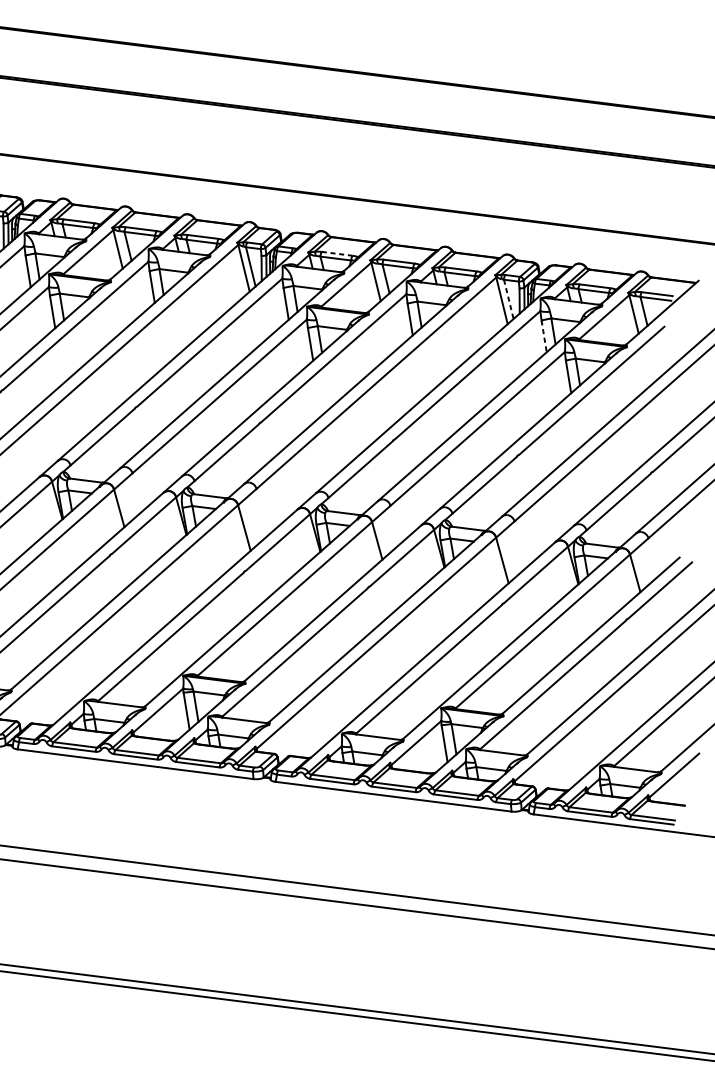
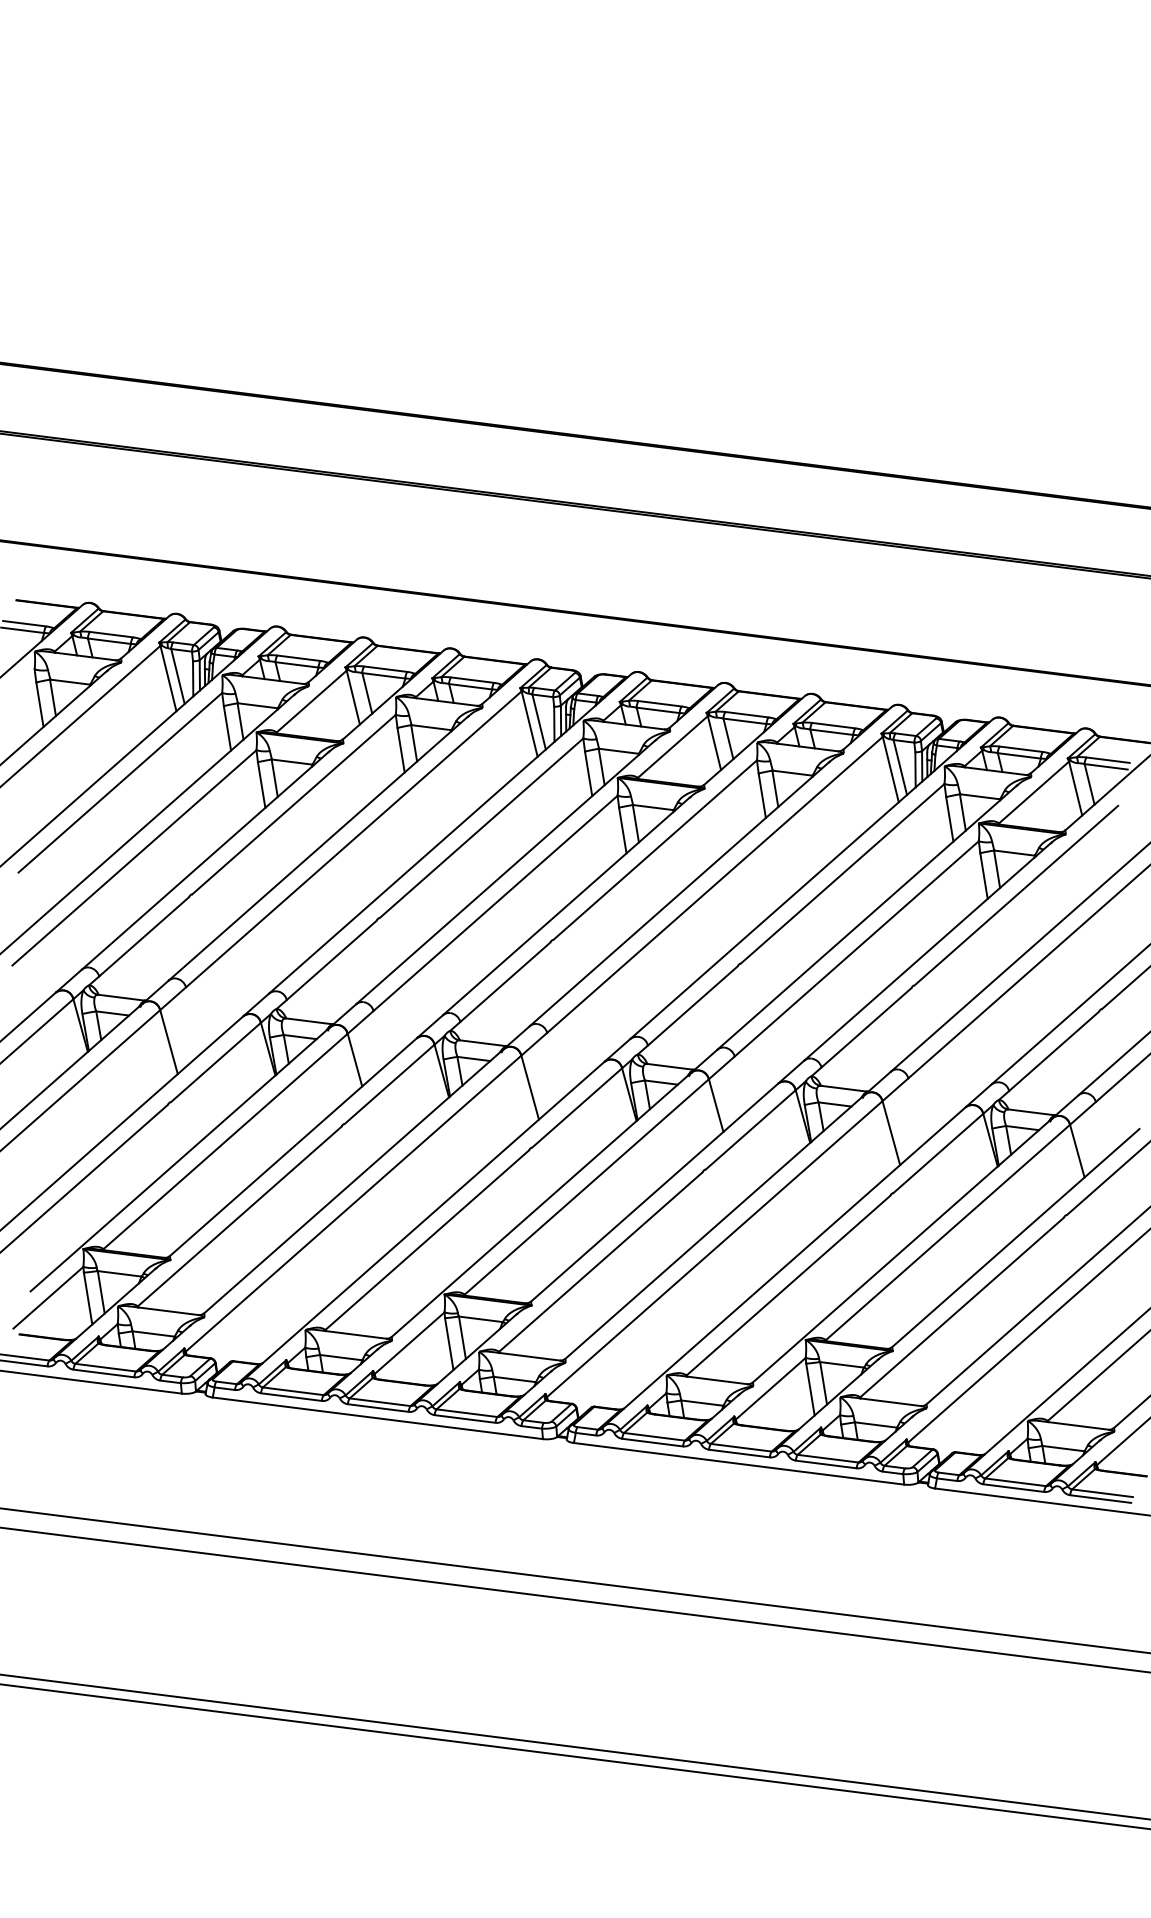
line: (337, 253) -> (660, 703), dashed -> solid
line: (508, 300) -> (900, 768), dashed -> solid
line: (543, 336) -> (949, 819), dashed -> solid

